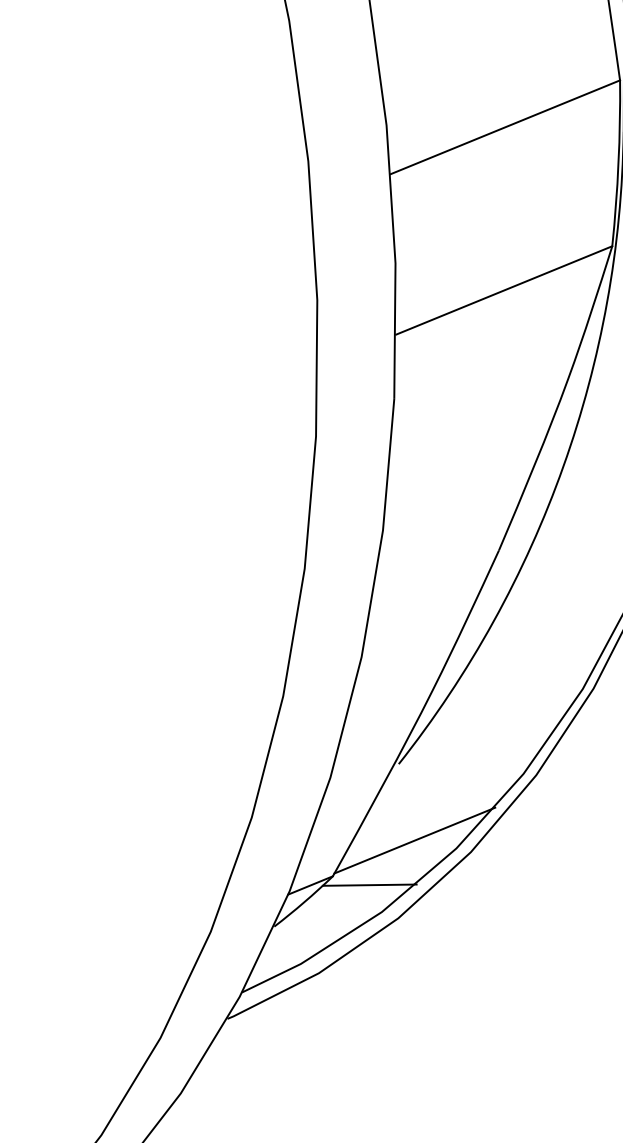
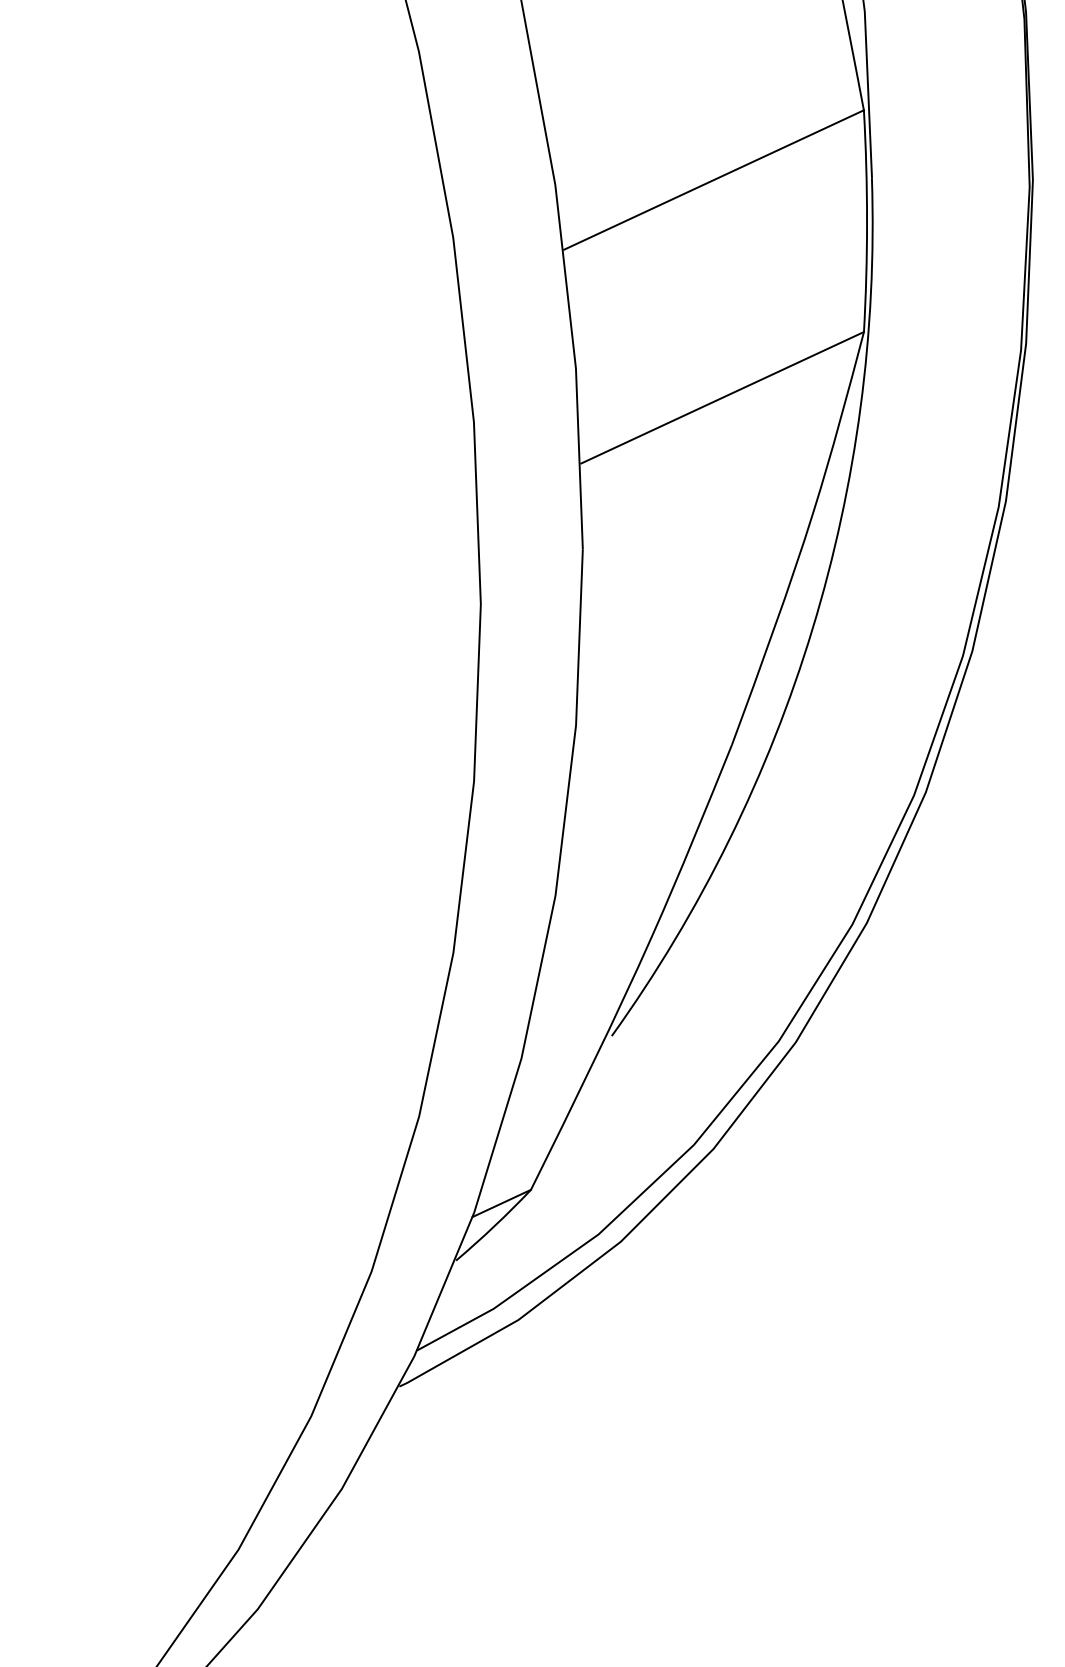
line: (414, 840) -> (637, 1136), removed
line: (369, 885) -> (580, 1199), removed

